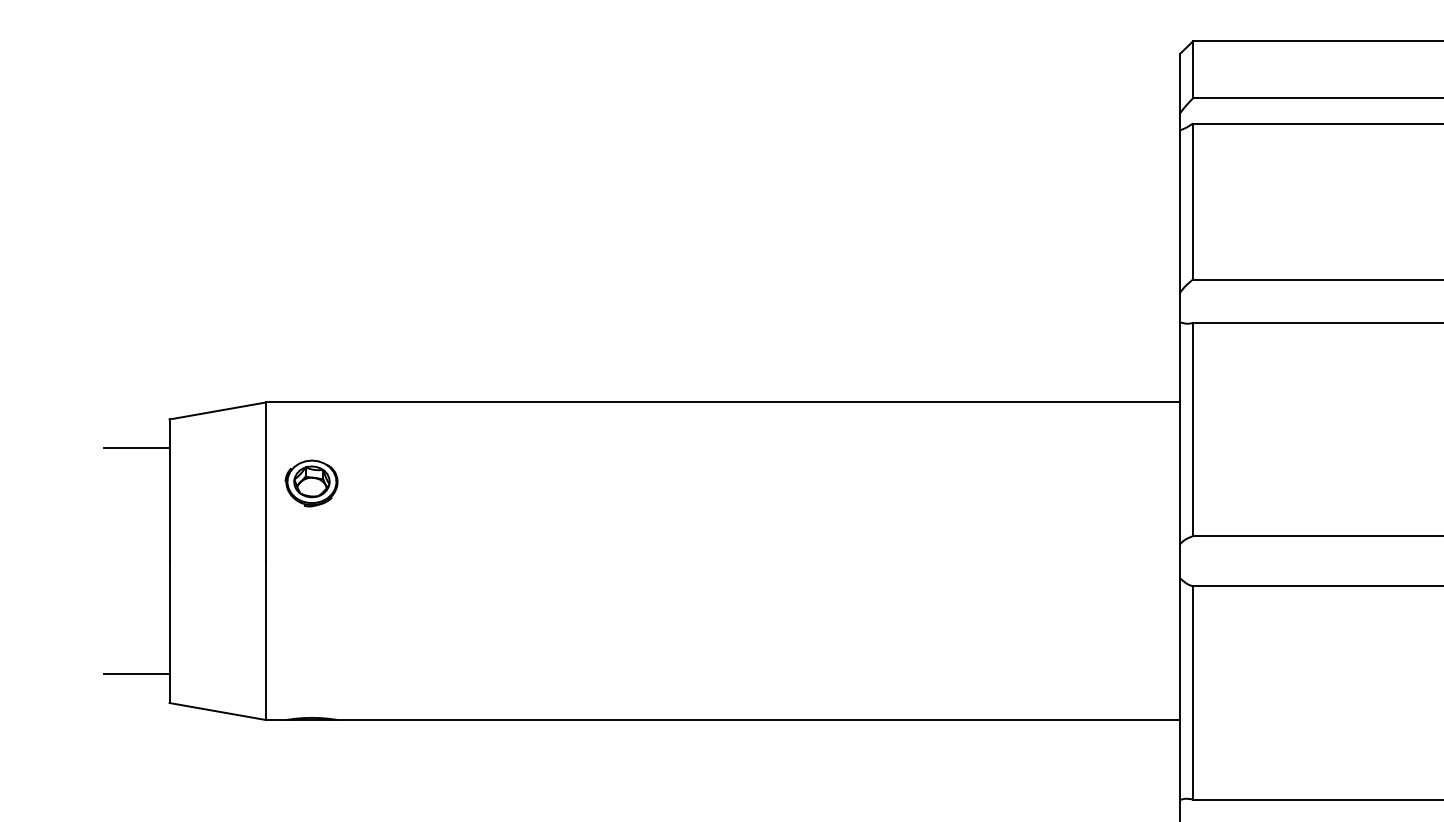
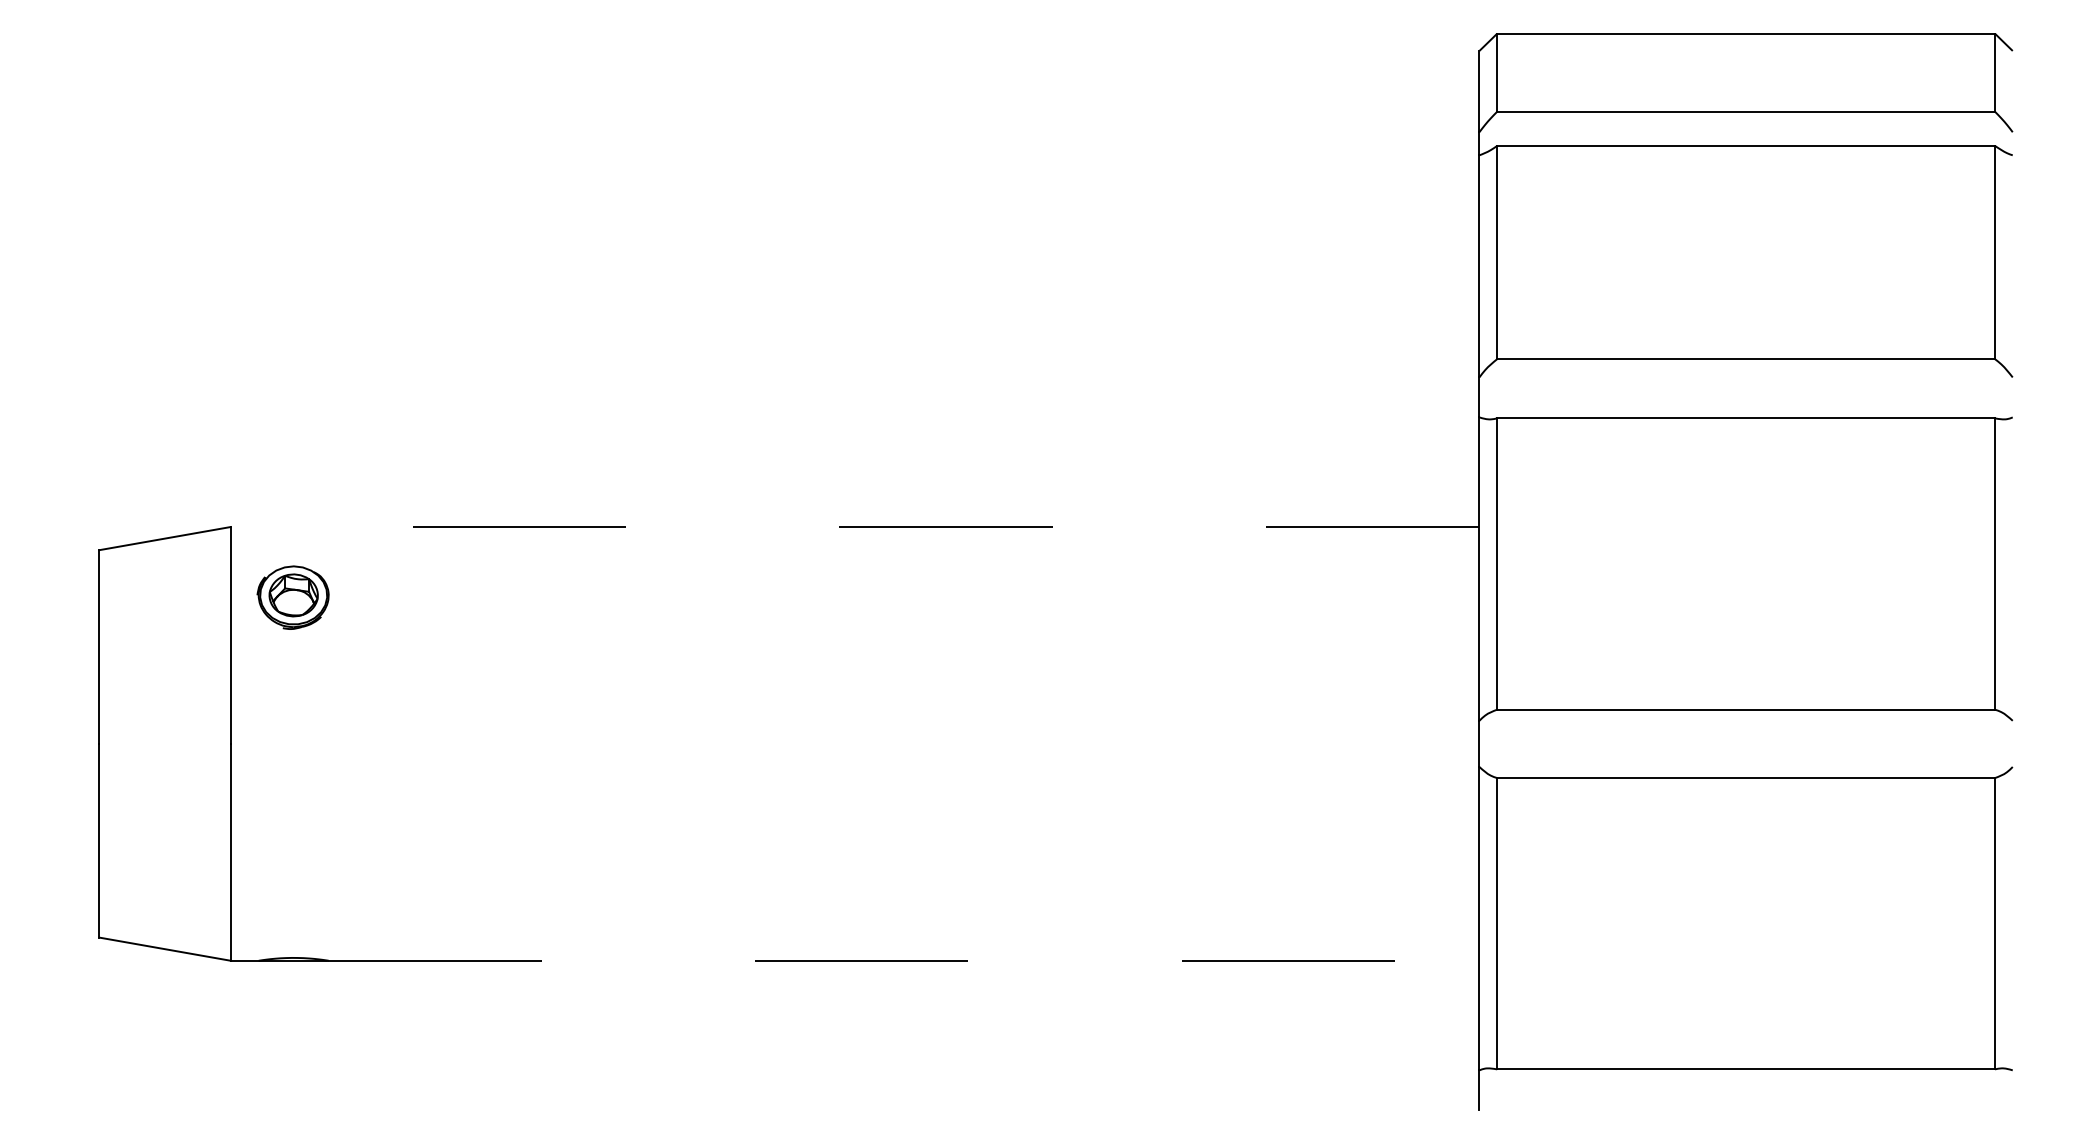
line: (722, 402) -> (854, 527), solid -> dashed
line: (136, 448) -> (54, 589), removed
part: (311, 483) -> (292, 597), moved
line: (136, 674) -> (54, 898), removed
line: (758, 719) -> (903, 960), solid -> dashed

